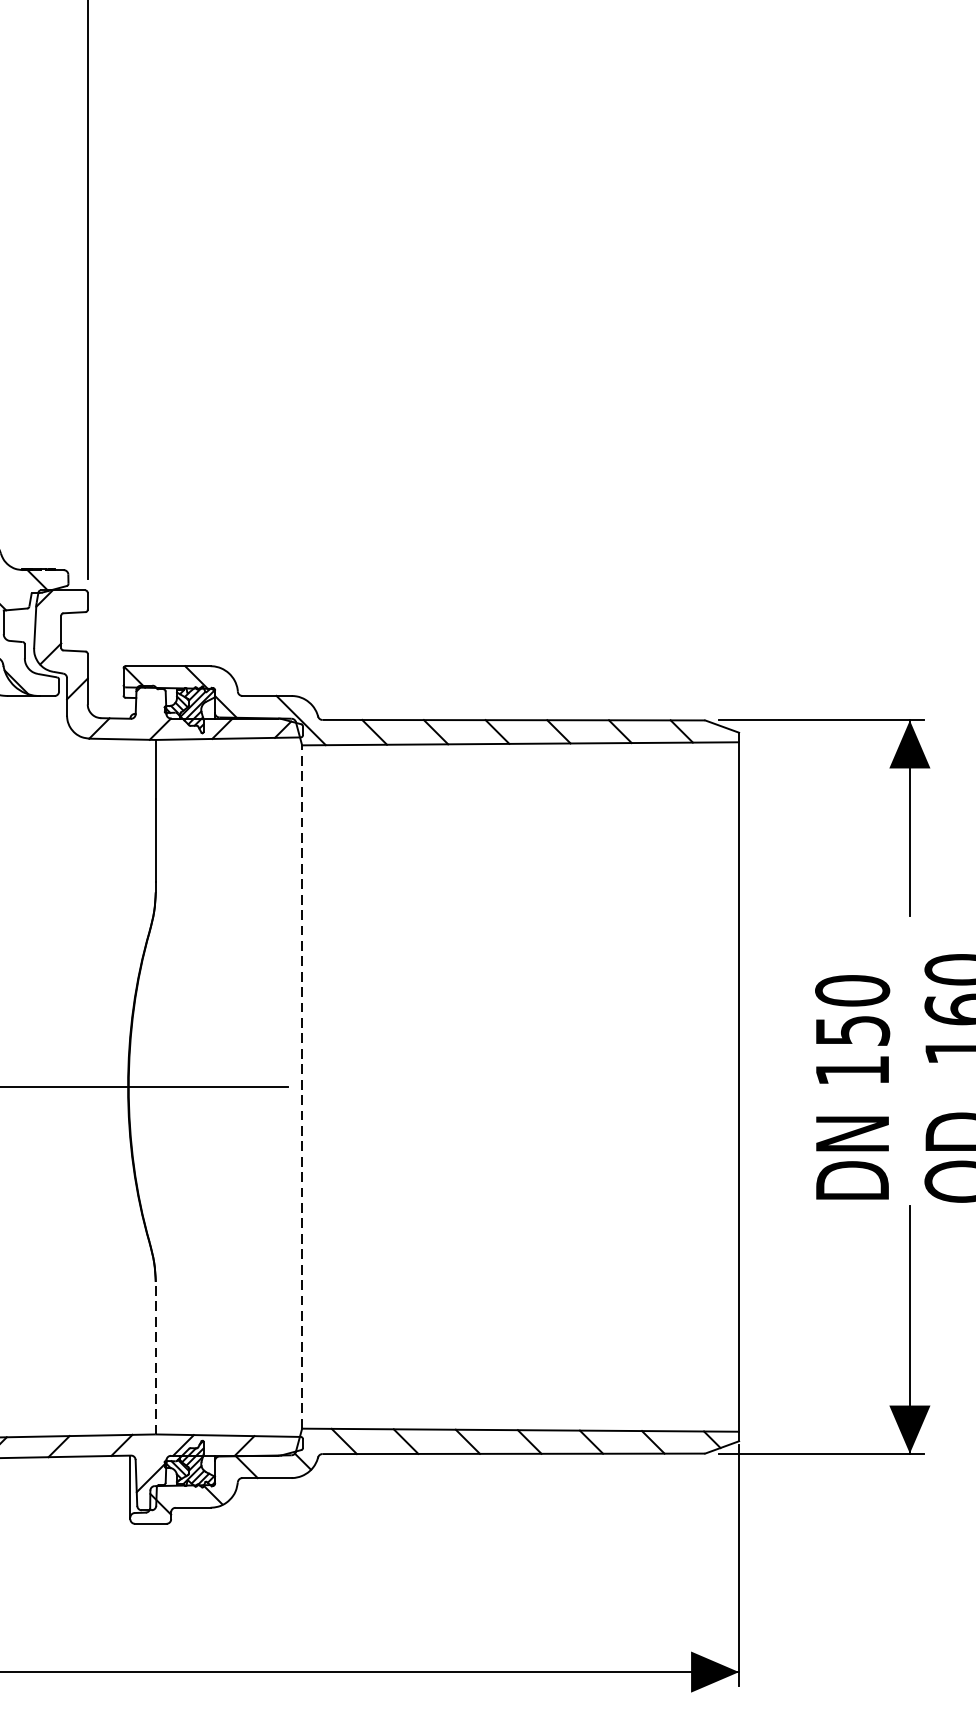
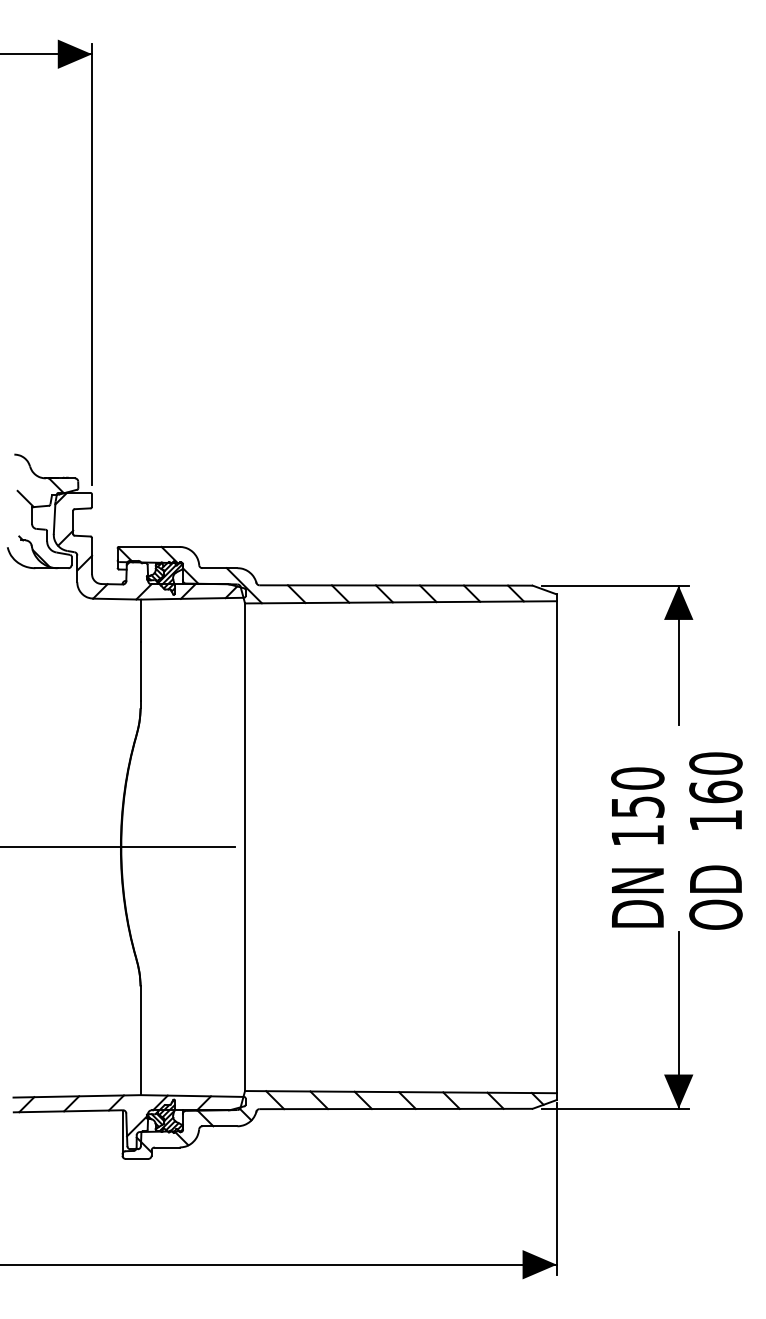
line: (302, 1087) -> (245, 847), dashed -> solid
line: (155, 1357) -> (140, 1040), dashed -> solid

